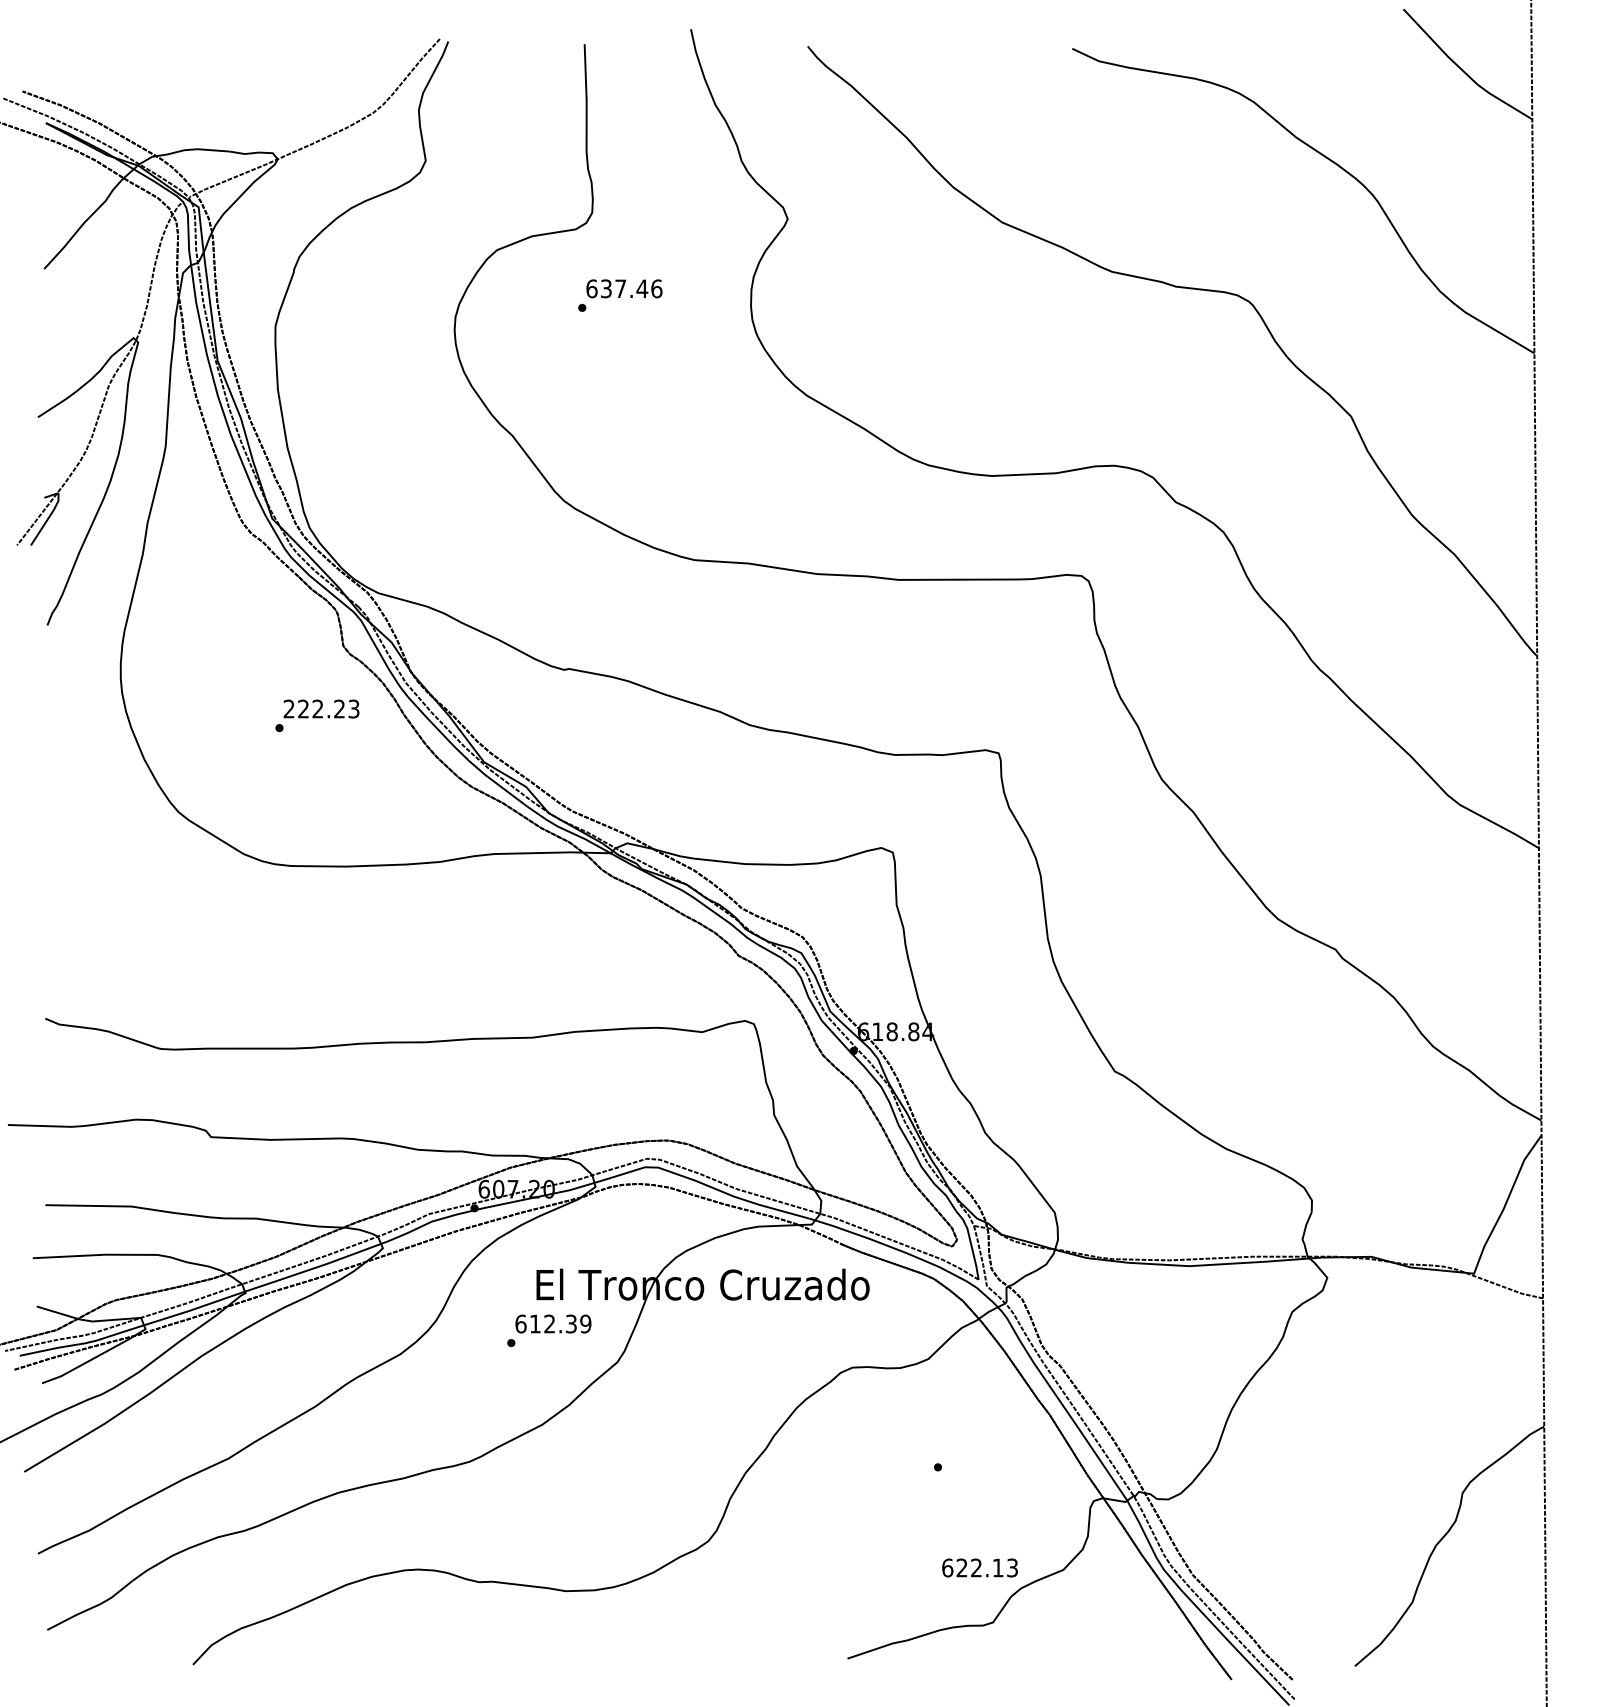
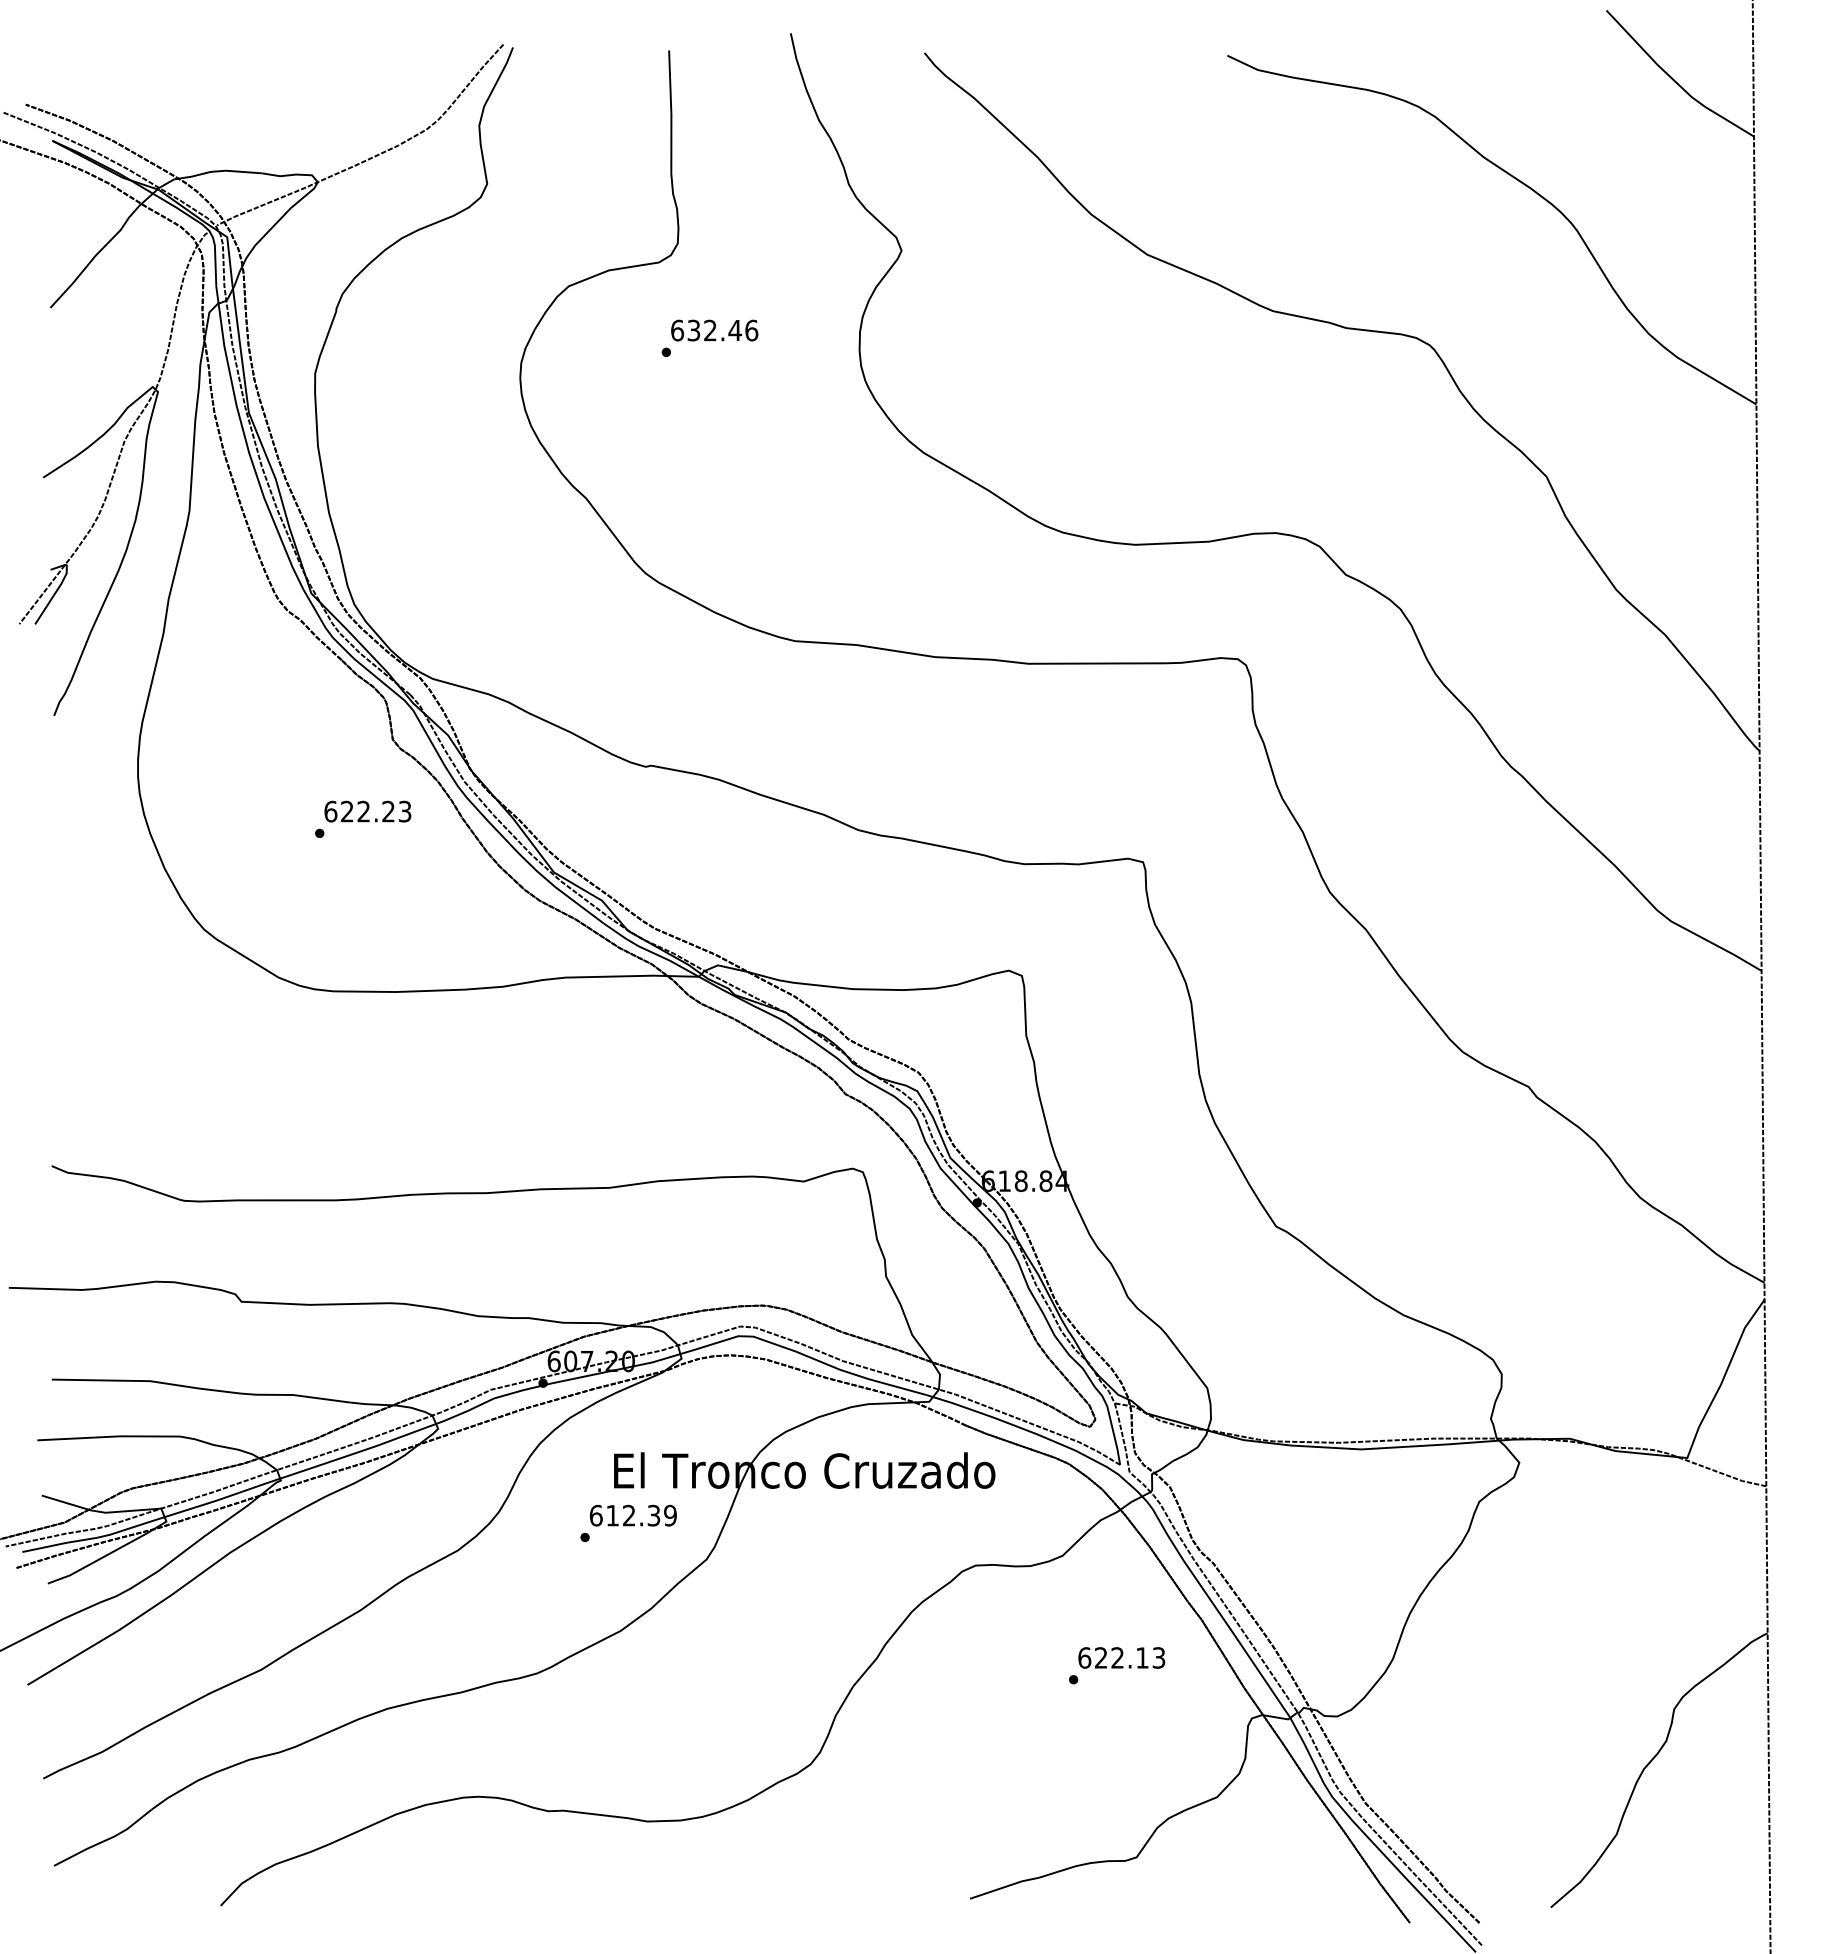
text: (620, 288) -> (710, 330), 637.46 -> 632.46
text: (288, 708) -> (330, 811), 222.23 -> 622.23
text: (979, 1567) -> (1121, 1657), moved

